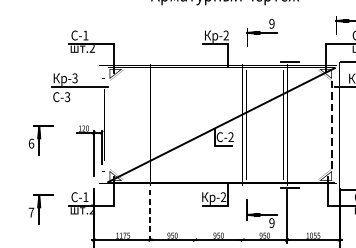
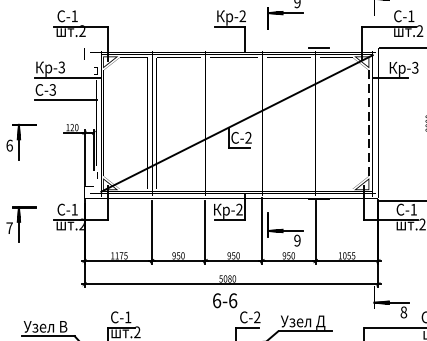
line: (78, 105) -> (65, 100), added
line: (242, 214) -> (262, 230), added
line: (195, 215) -> (205, 231), added
line: (150, 216) -> (152, 232), dashed -> solid

